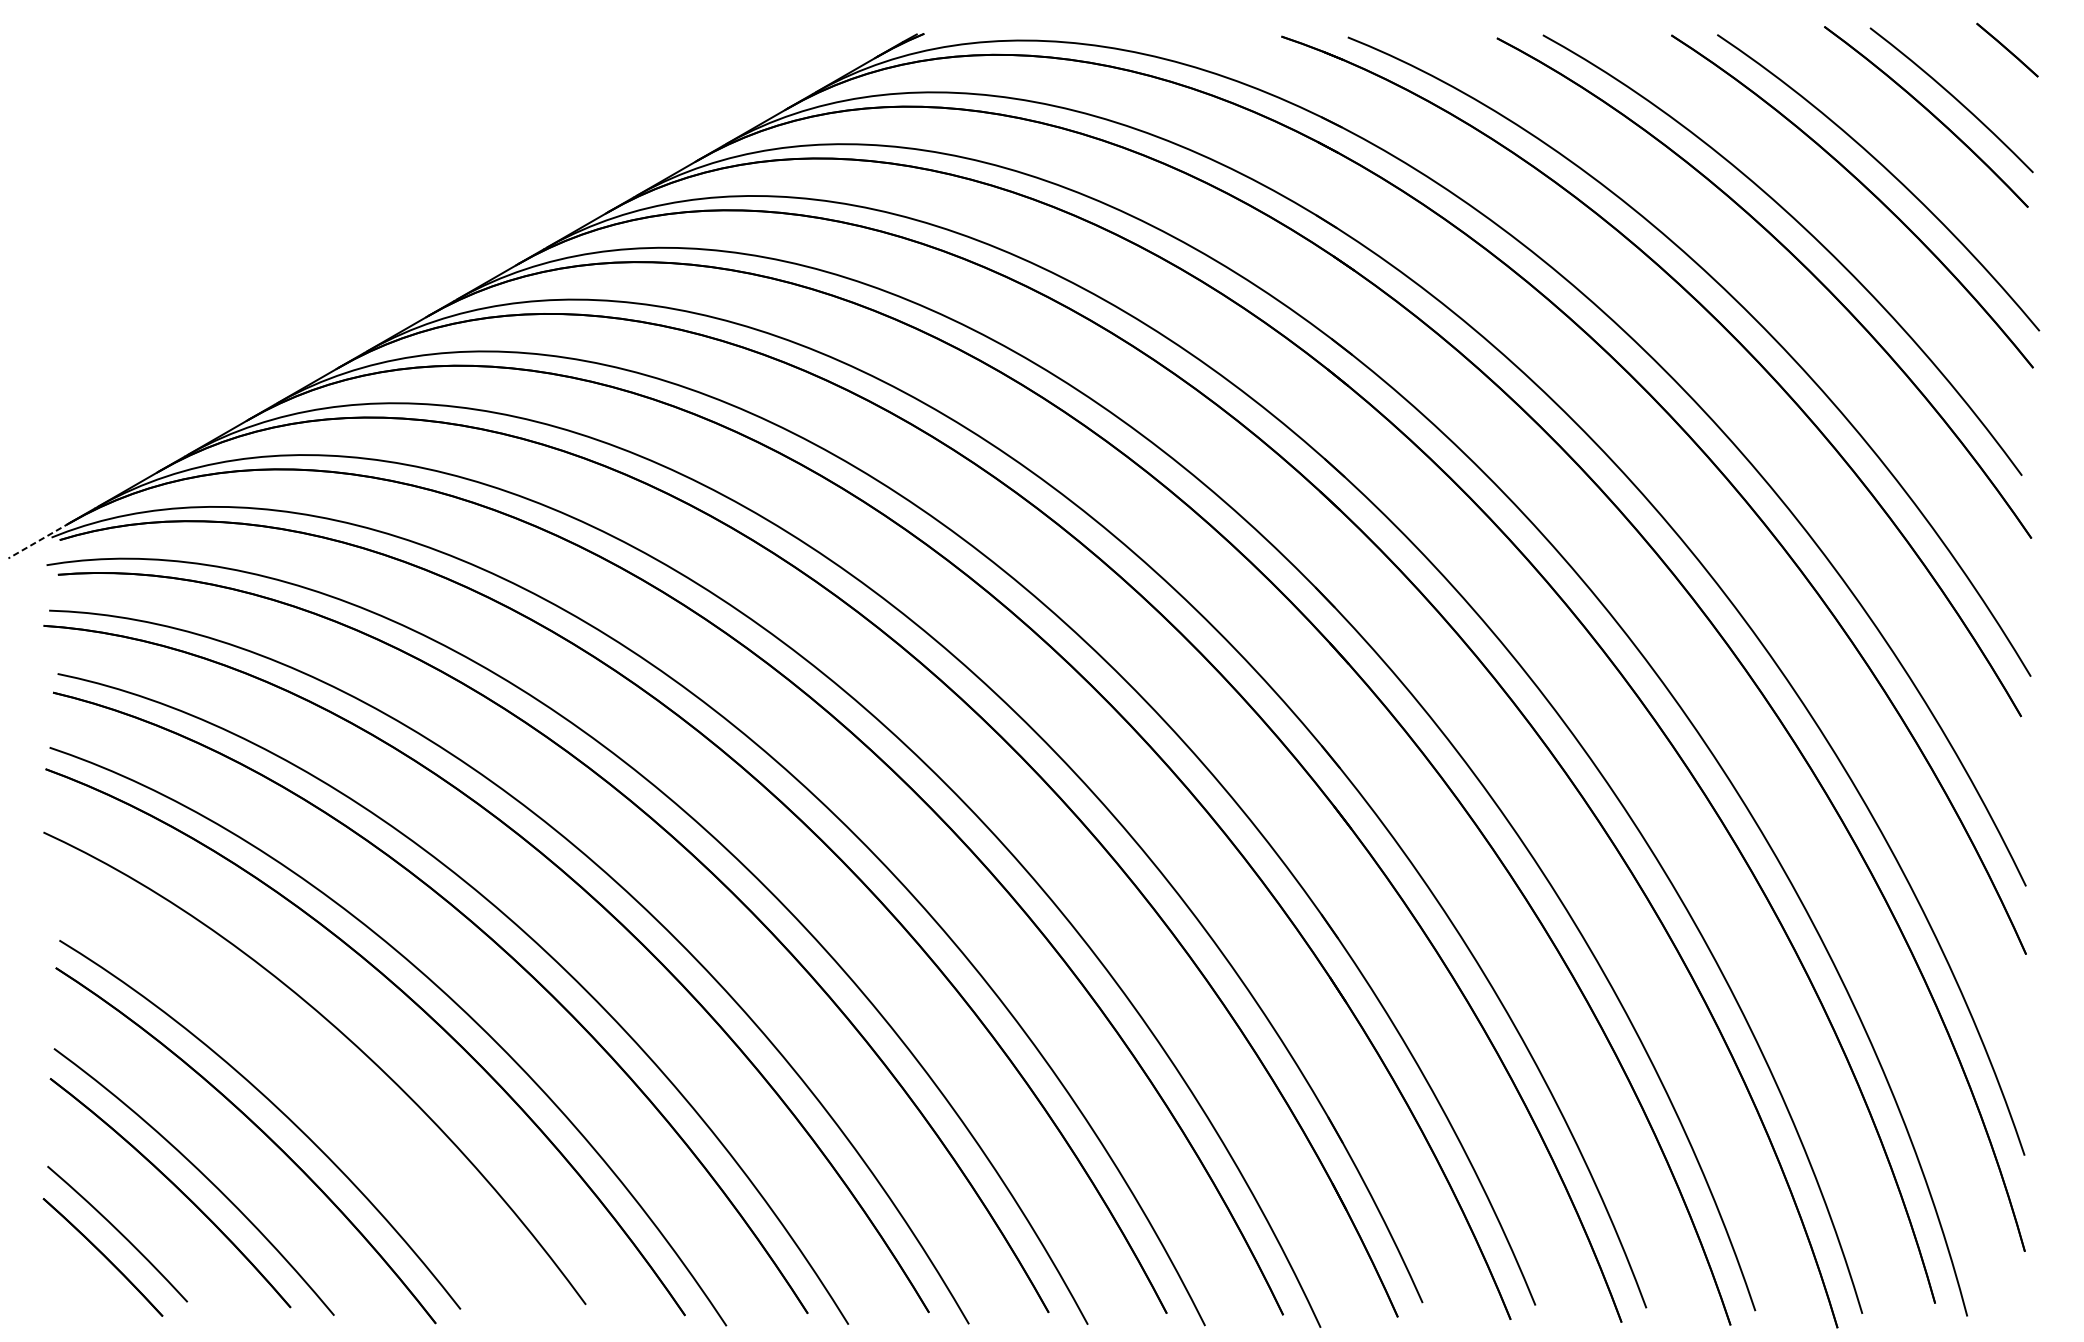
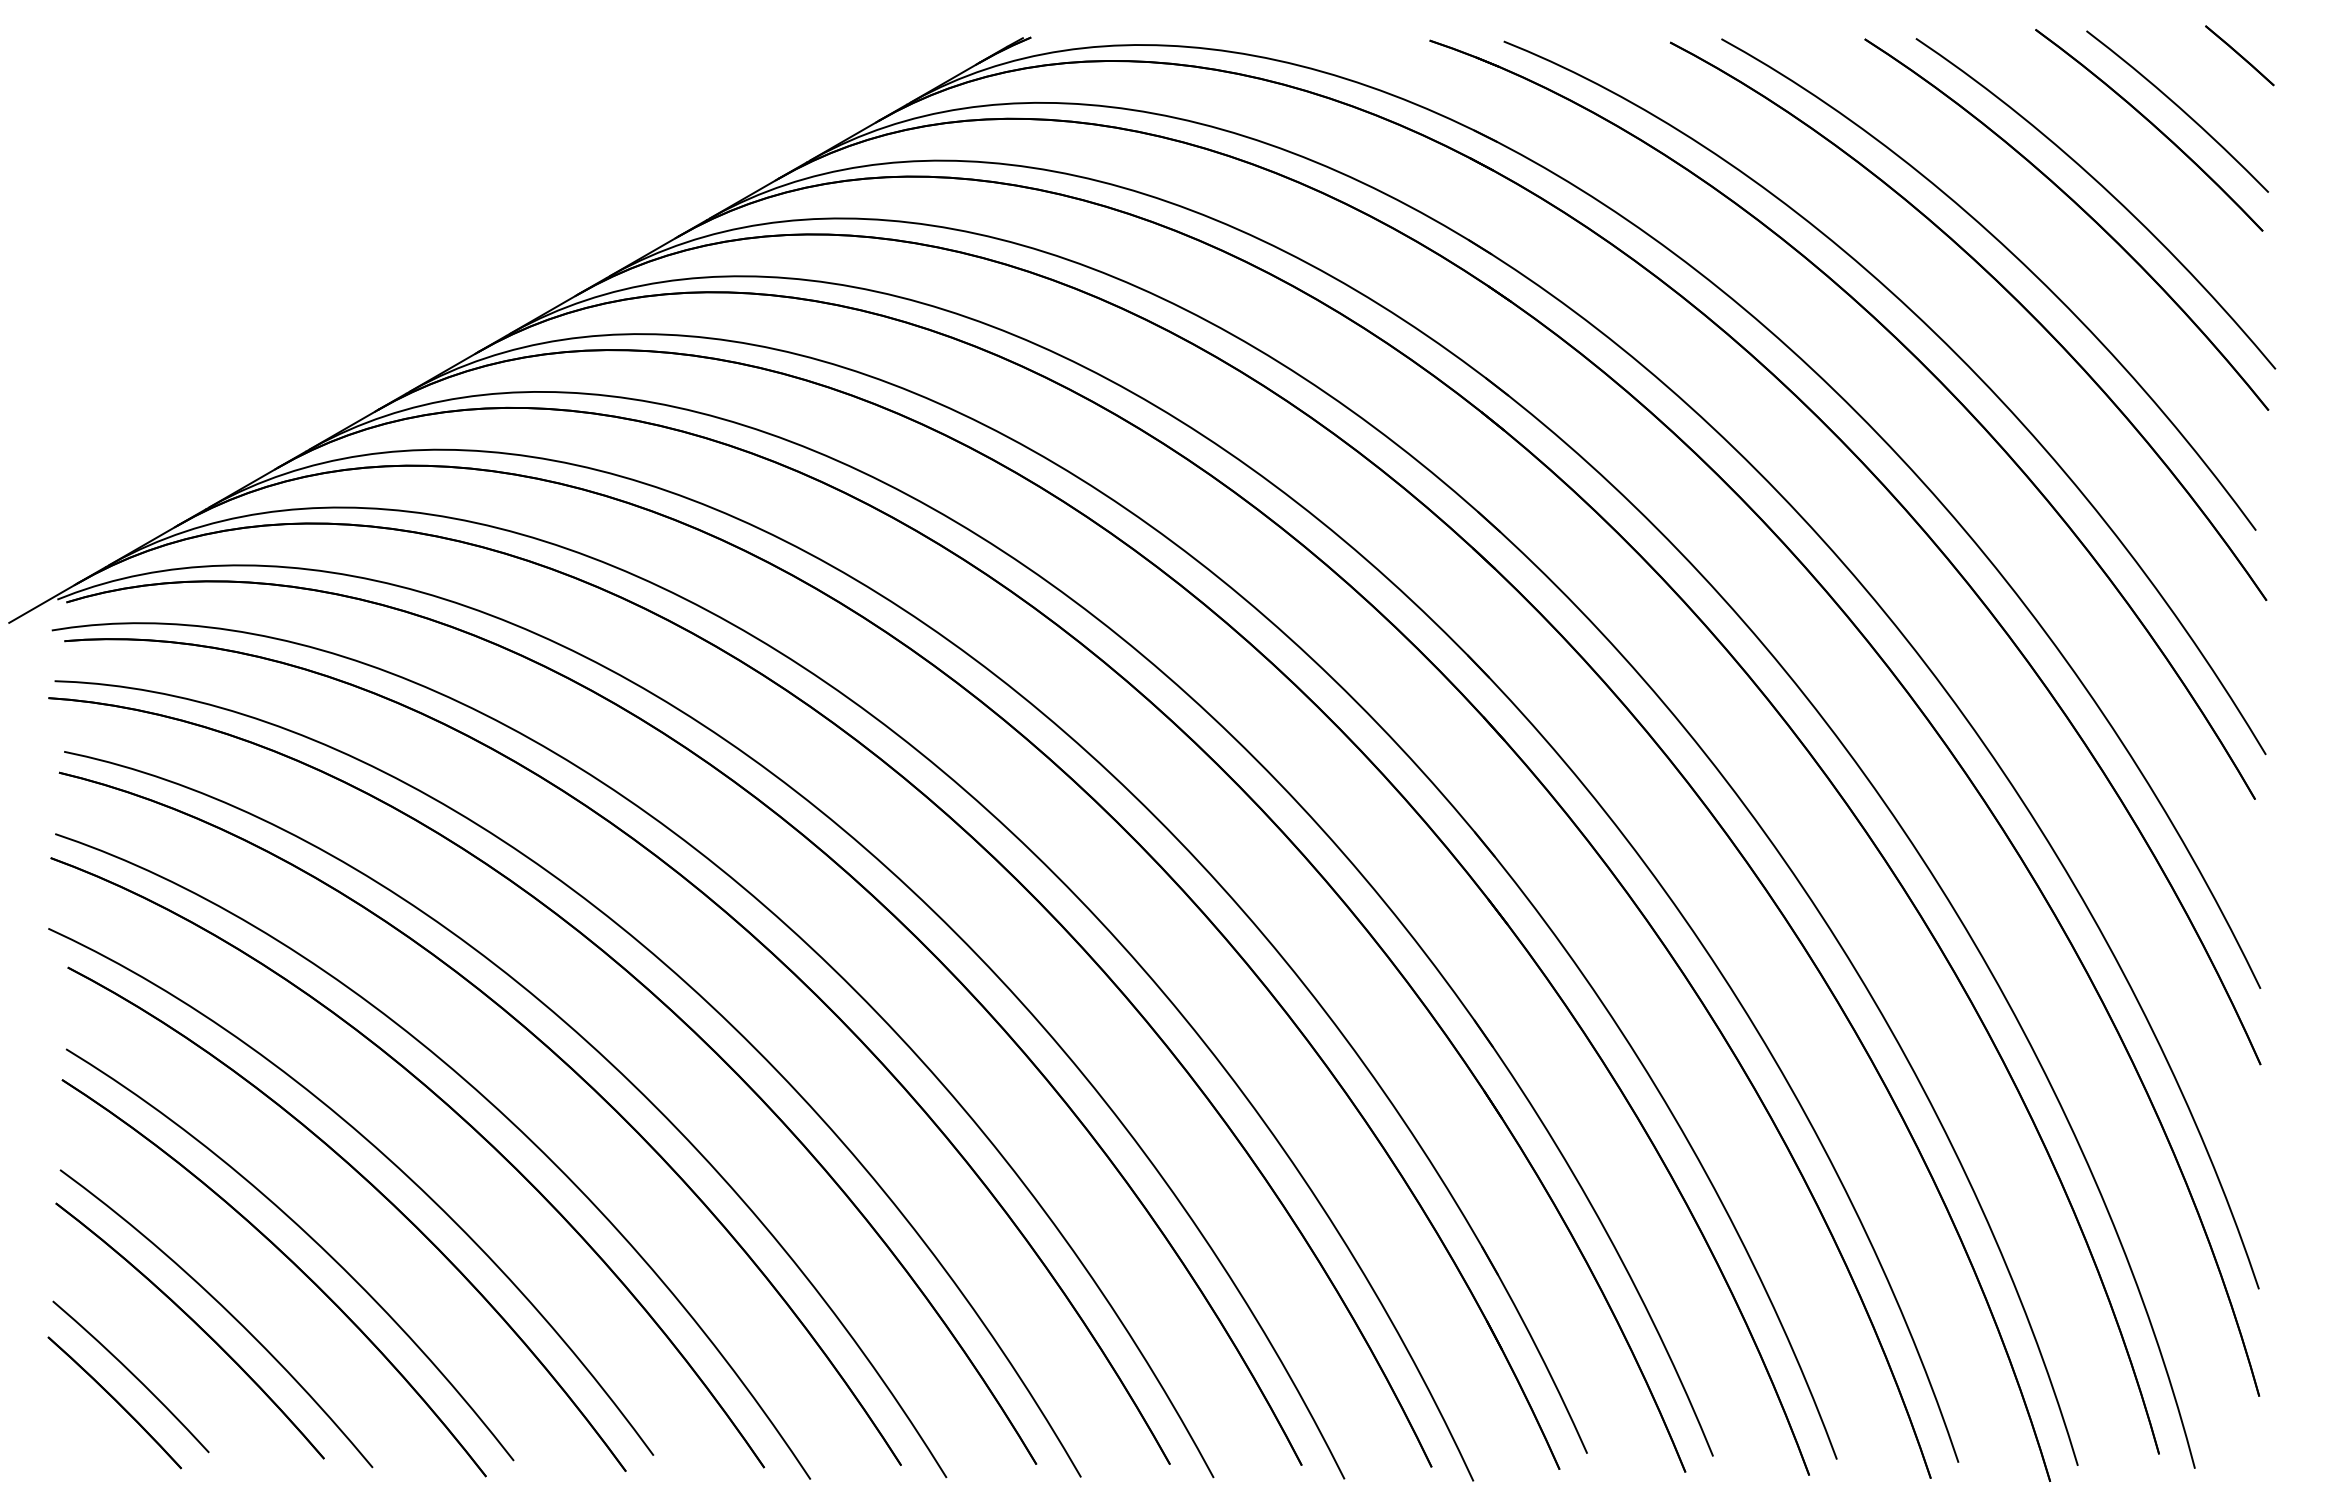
line: (39, 541) -> (43, 603), dashed -> solid
part: (336, 1066) -> (375, 1189), added

